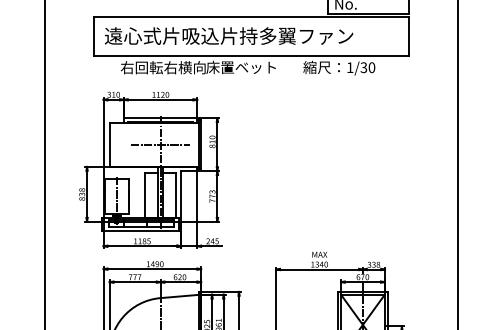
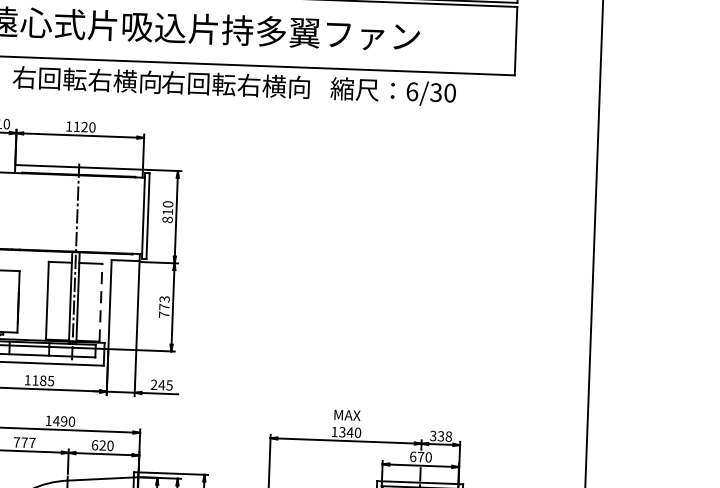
text: (248, 67) -> (235, 84), 床置ベット -> 右回転右横向
text: (350, 67) -> (412, 91), 1/30 -> 6/30
line: (160, 144) -> (77, 213), removed
line: (175, 194) -> (100, 301), solid -> dashed

